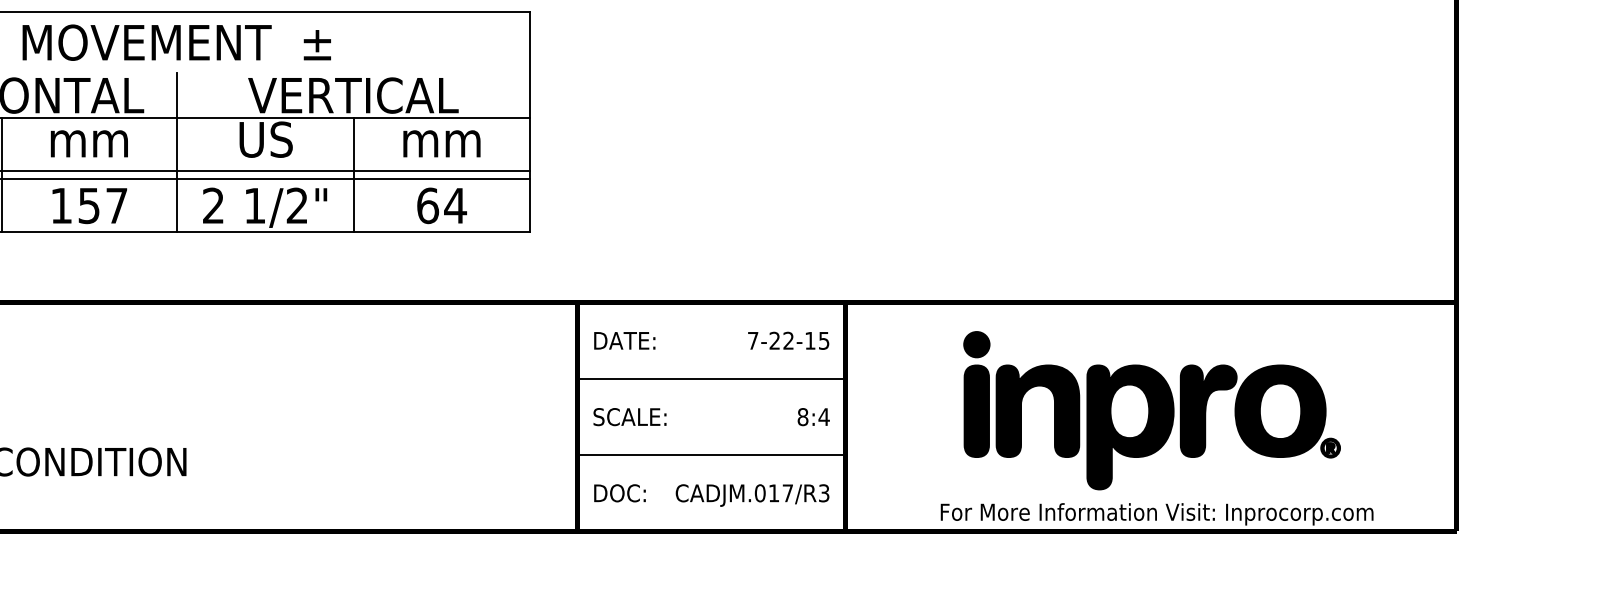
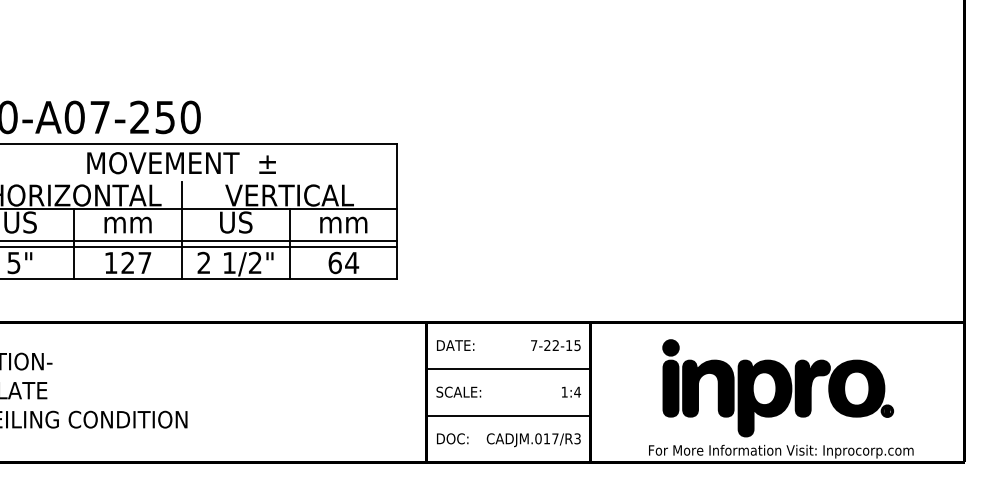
text: (88, 205) -> (127, 262), 157 -> 127
text: (802, 415) -> (564, 391), 8:4 -> 1:4

